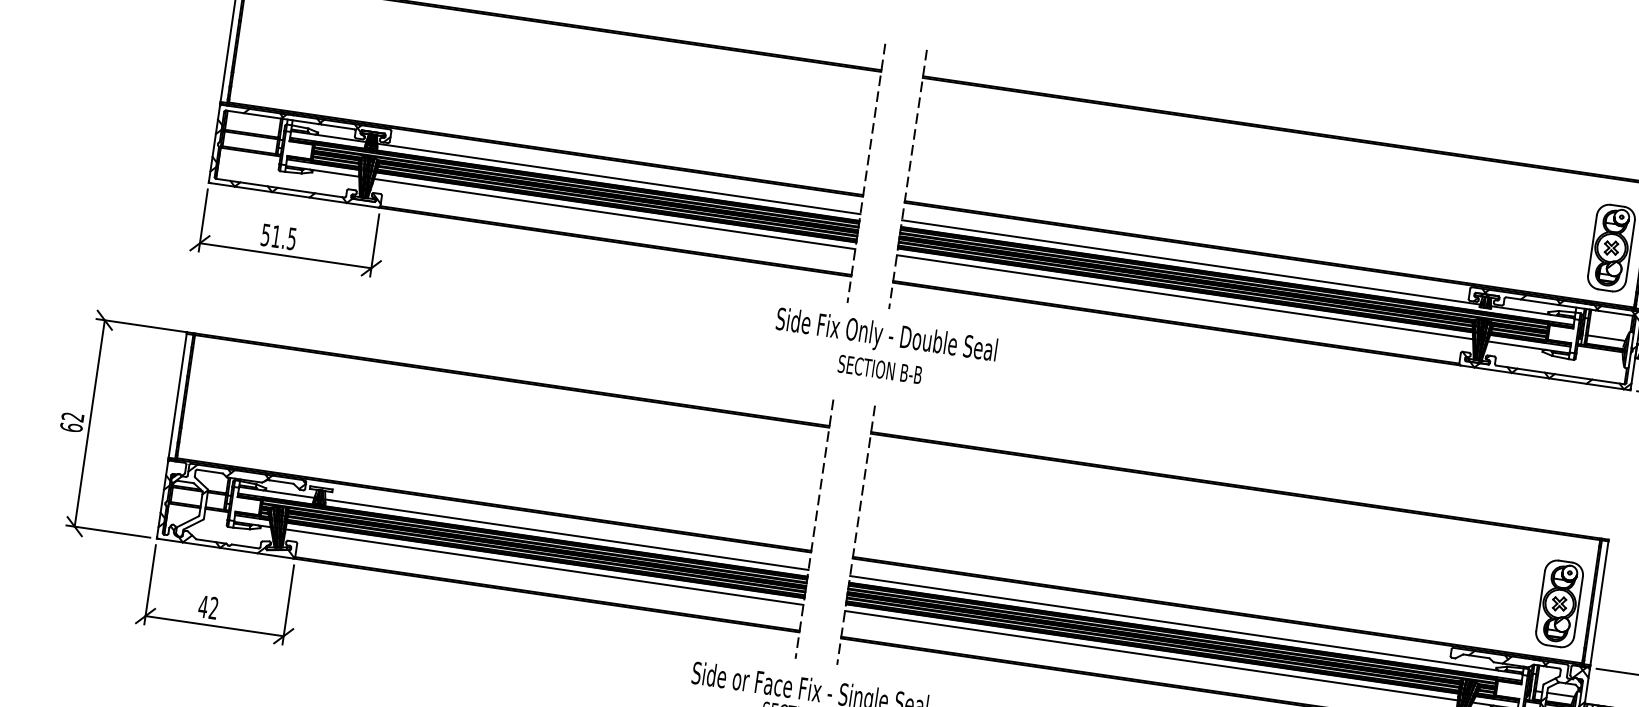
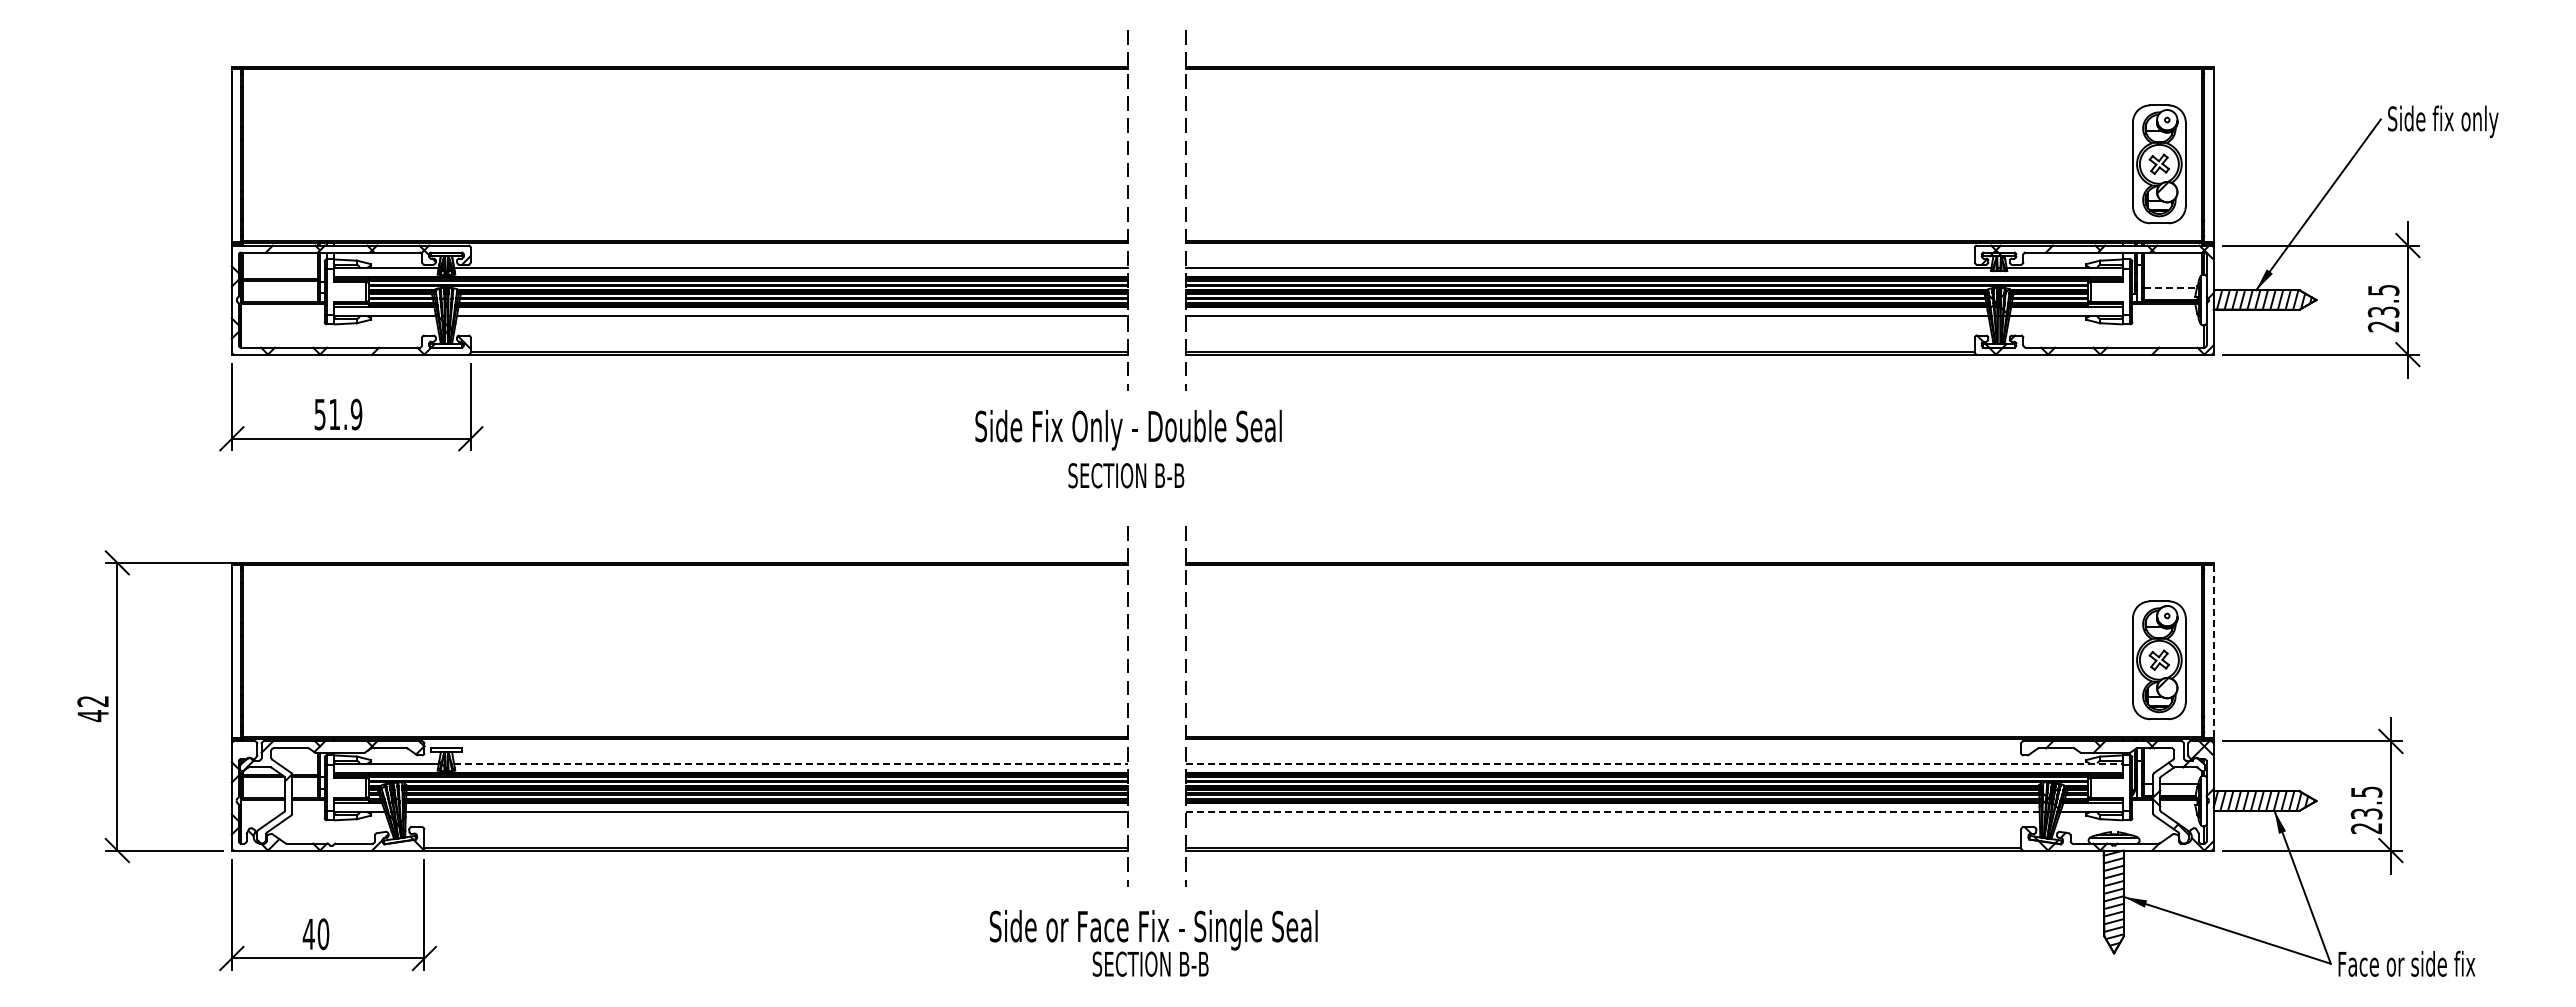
text: (292, 238) -> (356, 413), 51.5 -> 51.9
line: (1607, 338) -> (2171, 288), solid -> dashed
text: (884, 350) -> (1128, 449), moved
text: (70, 427) -> (92, 716), 62 -> 42
line: (566, 534) -> (790, 763), solid -> dashed
line: (1599, 603) -> (2213, 651), solid -> dashed
text: (213, 608) -> (323, 934), 42 -> 40
line: (1186, 625) -> (1654, 763), solid -> dashed
line: (1151, 655) -> (1612, 812), solid -> dashed

